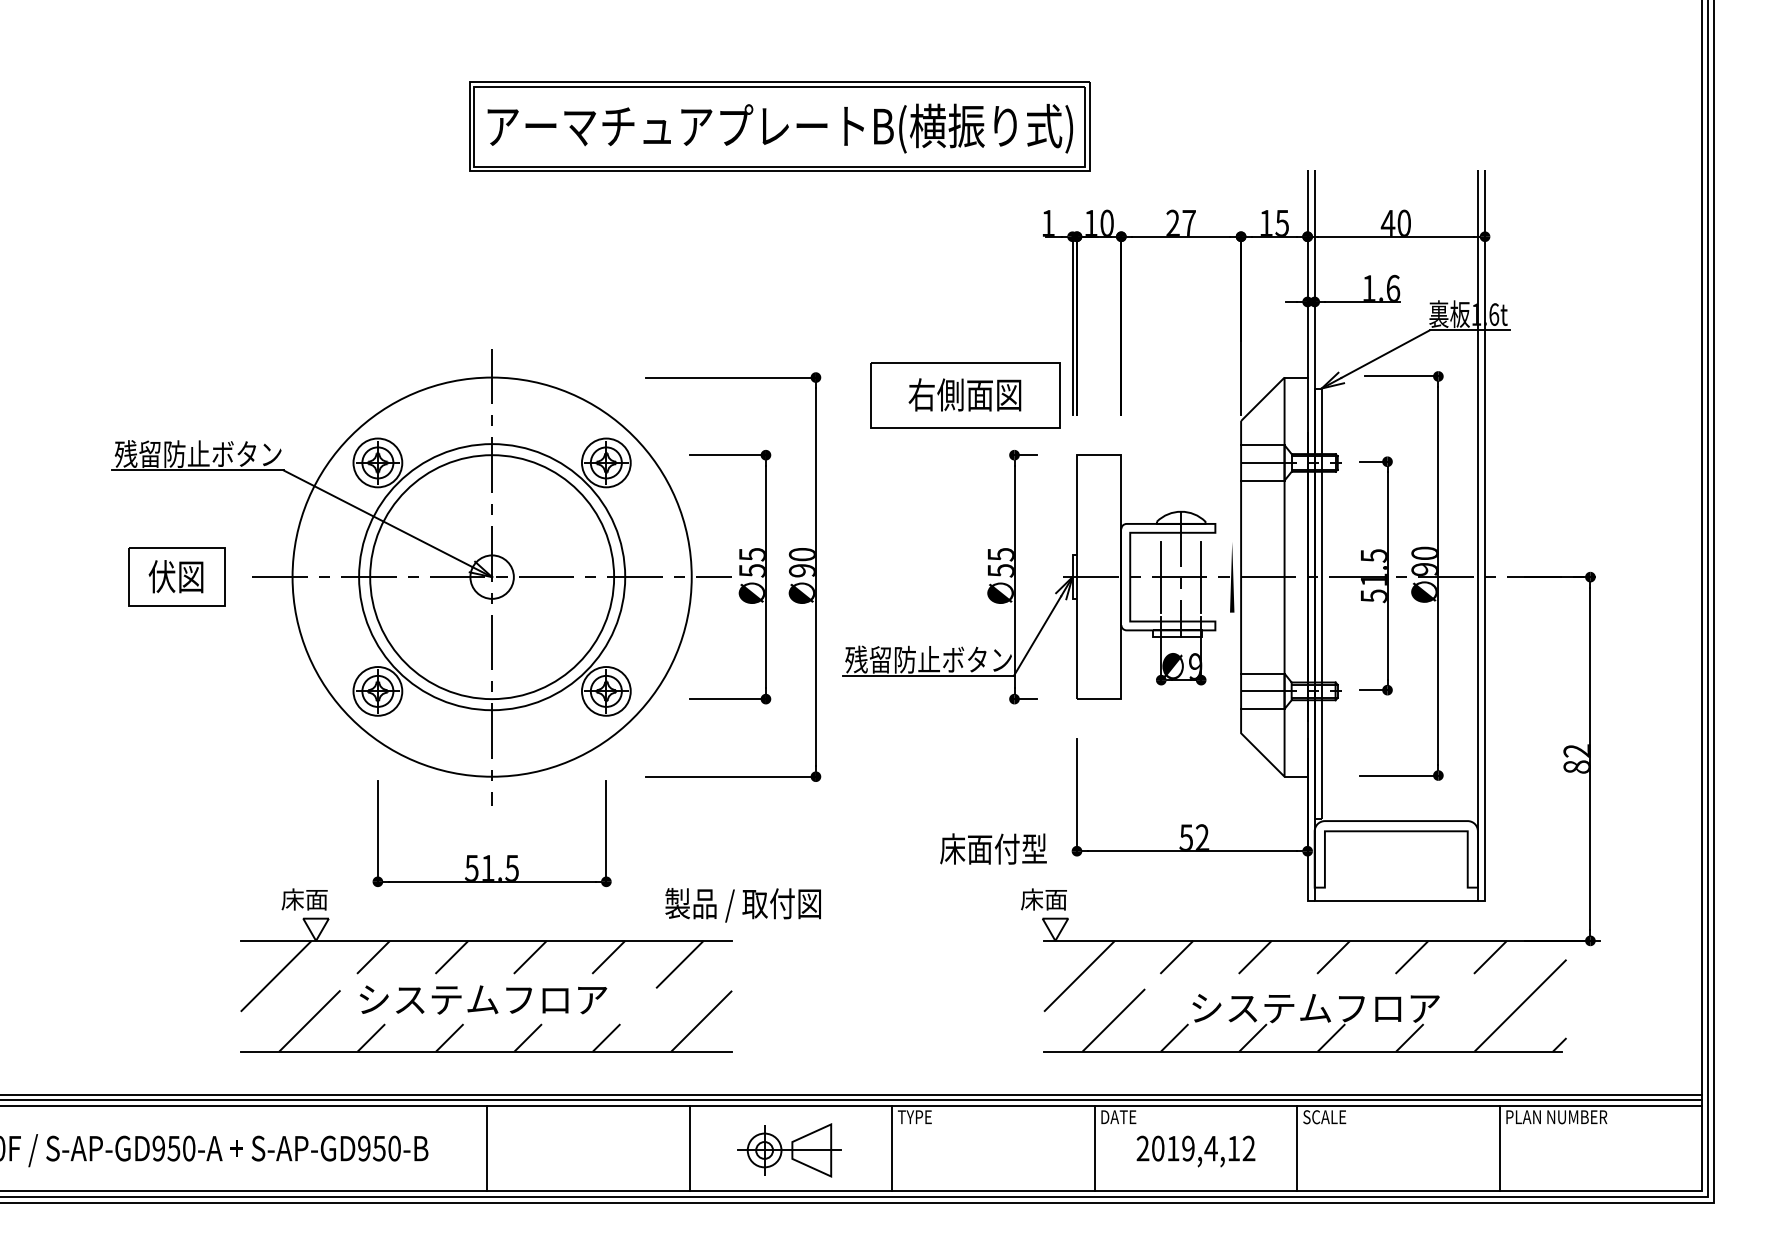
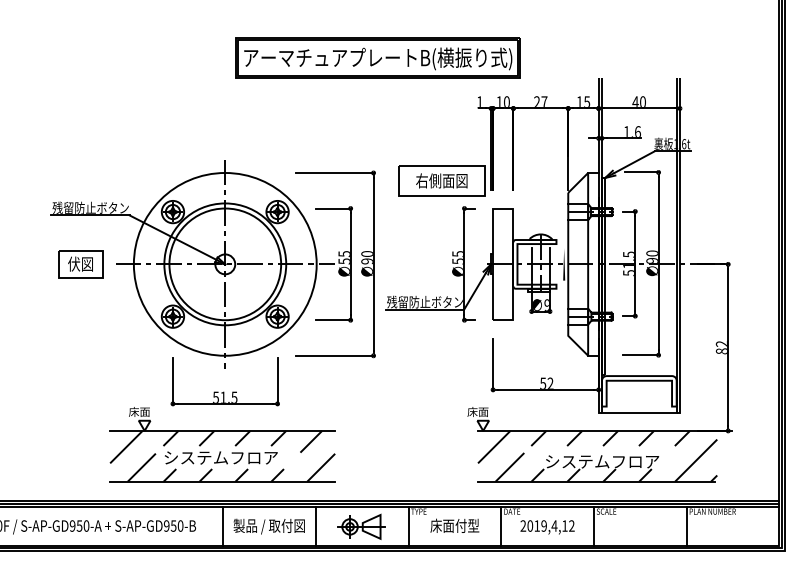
part: (778, 125) -> (377, 57), moved
text: (992, 848) -> (454, 525), moved
text: (741, 904) -> (268, 526), moved

